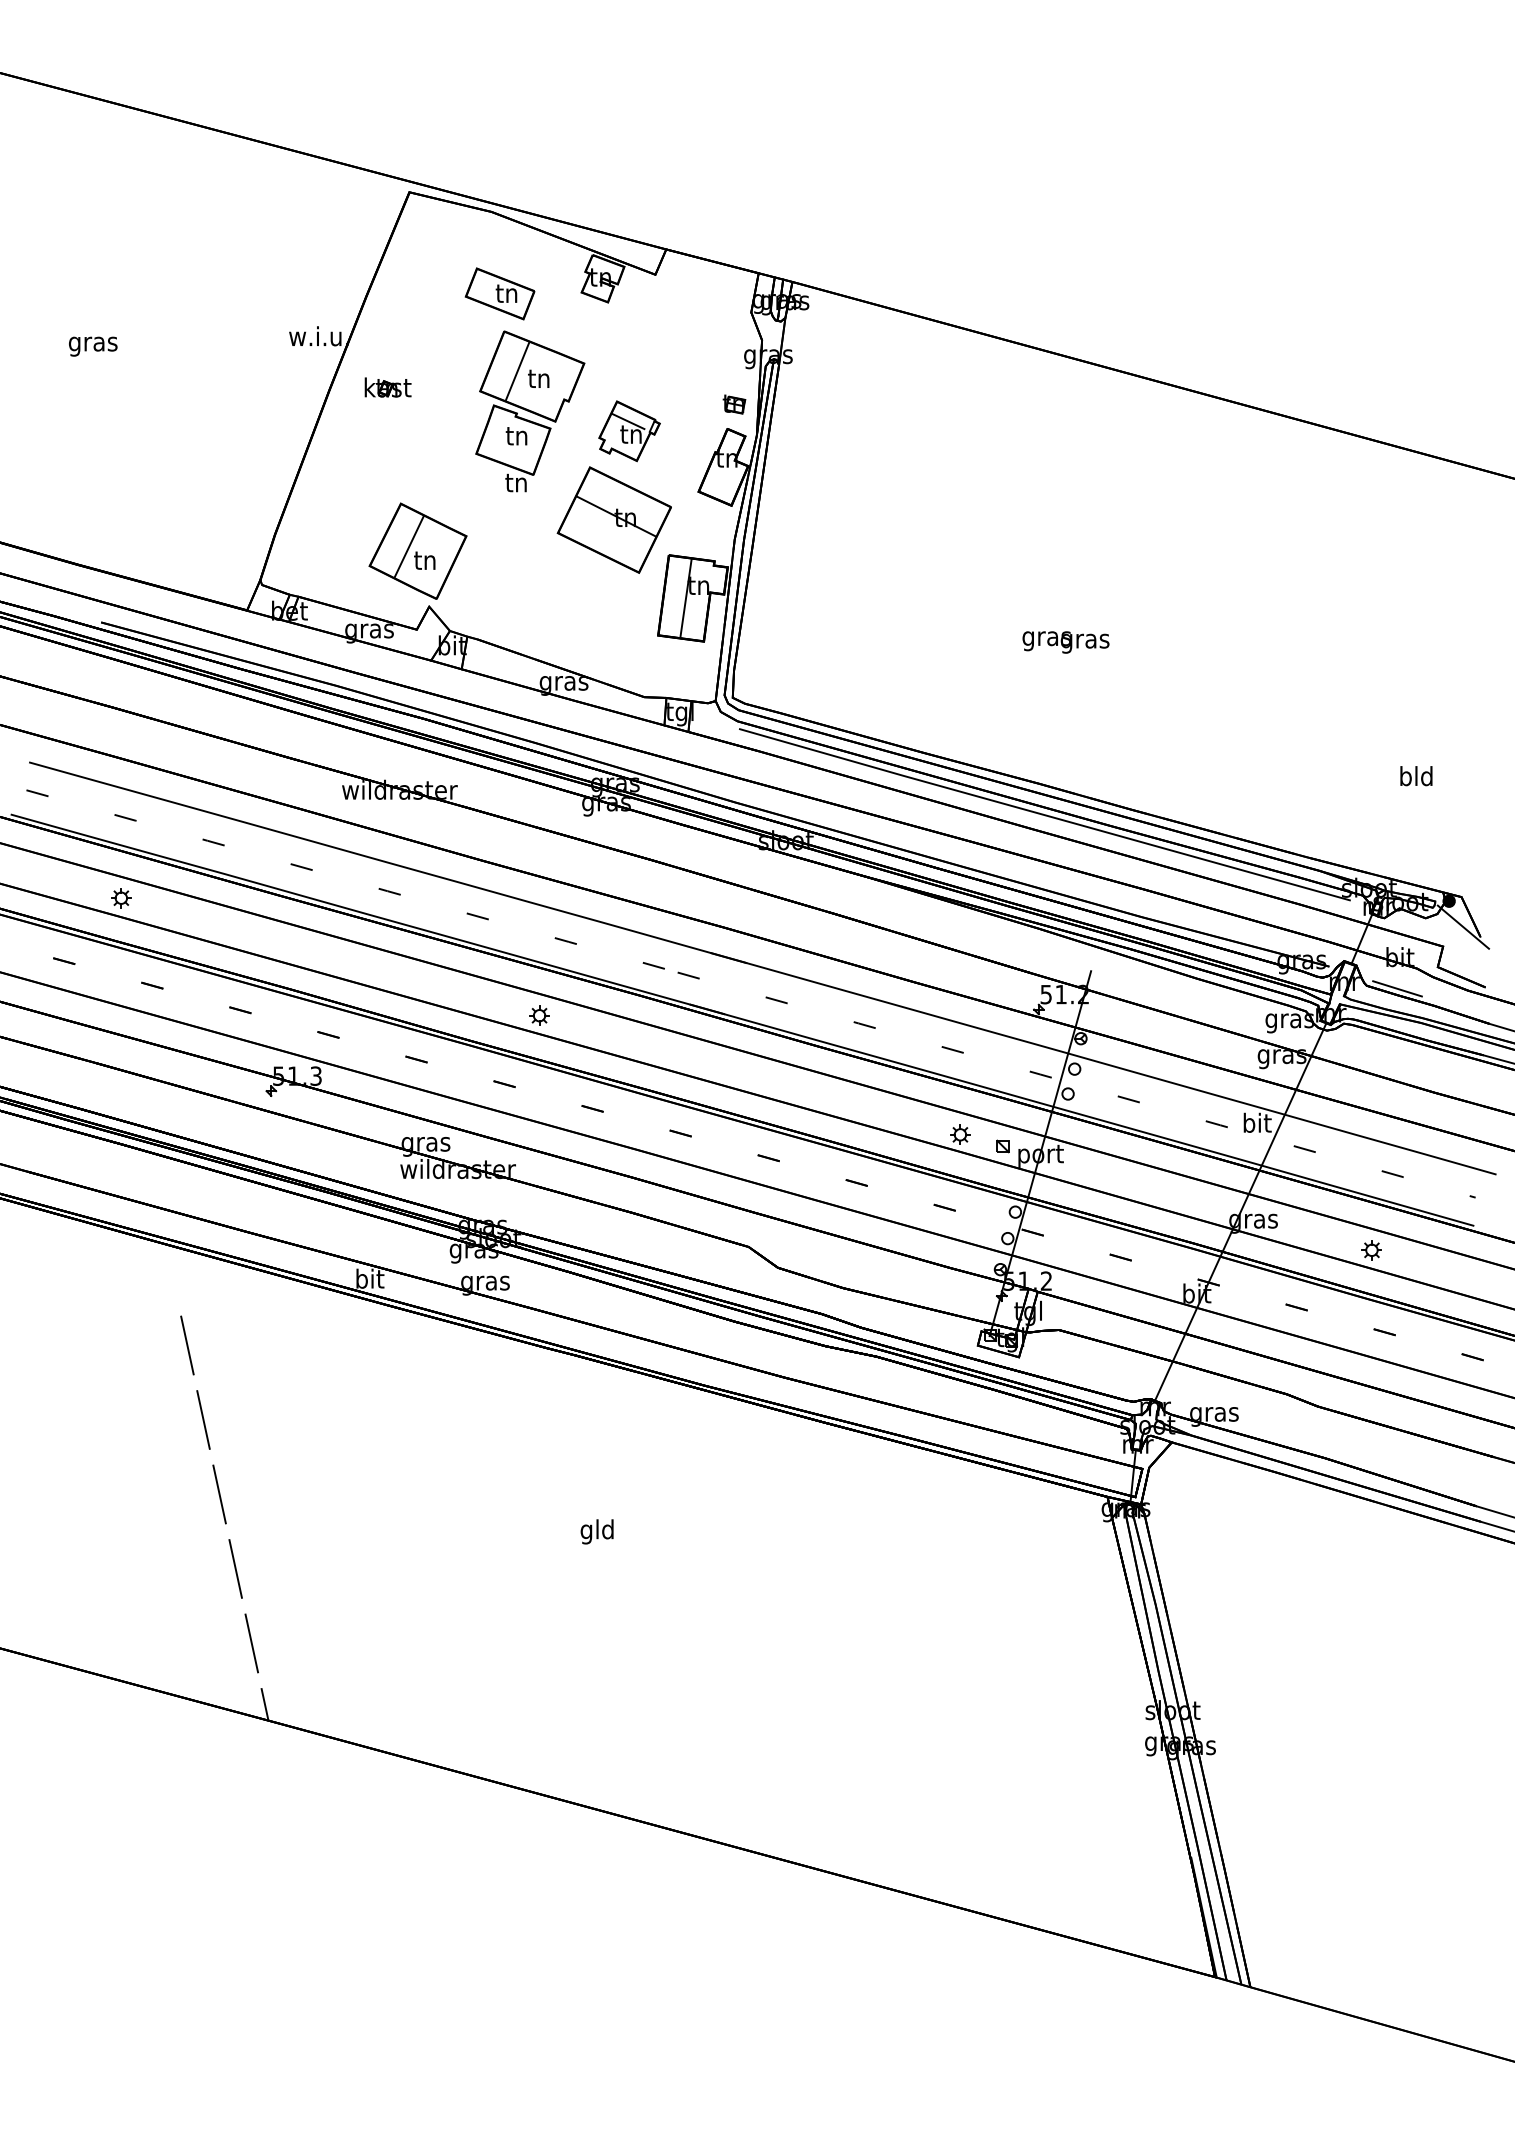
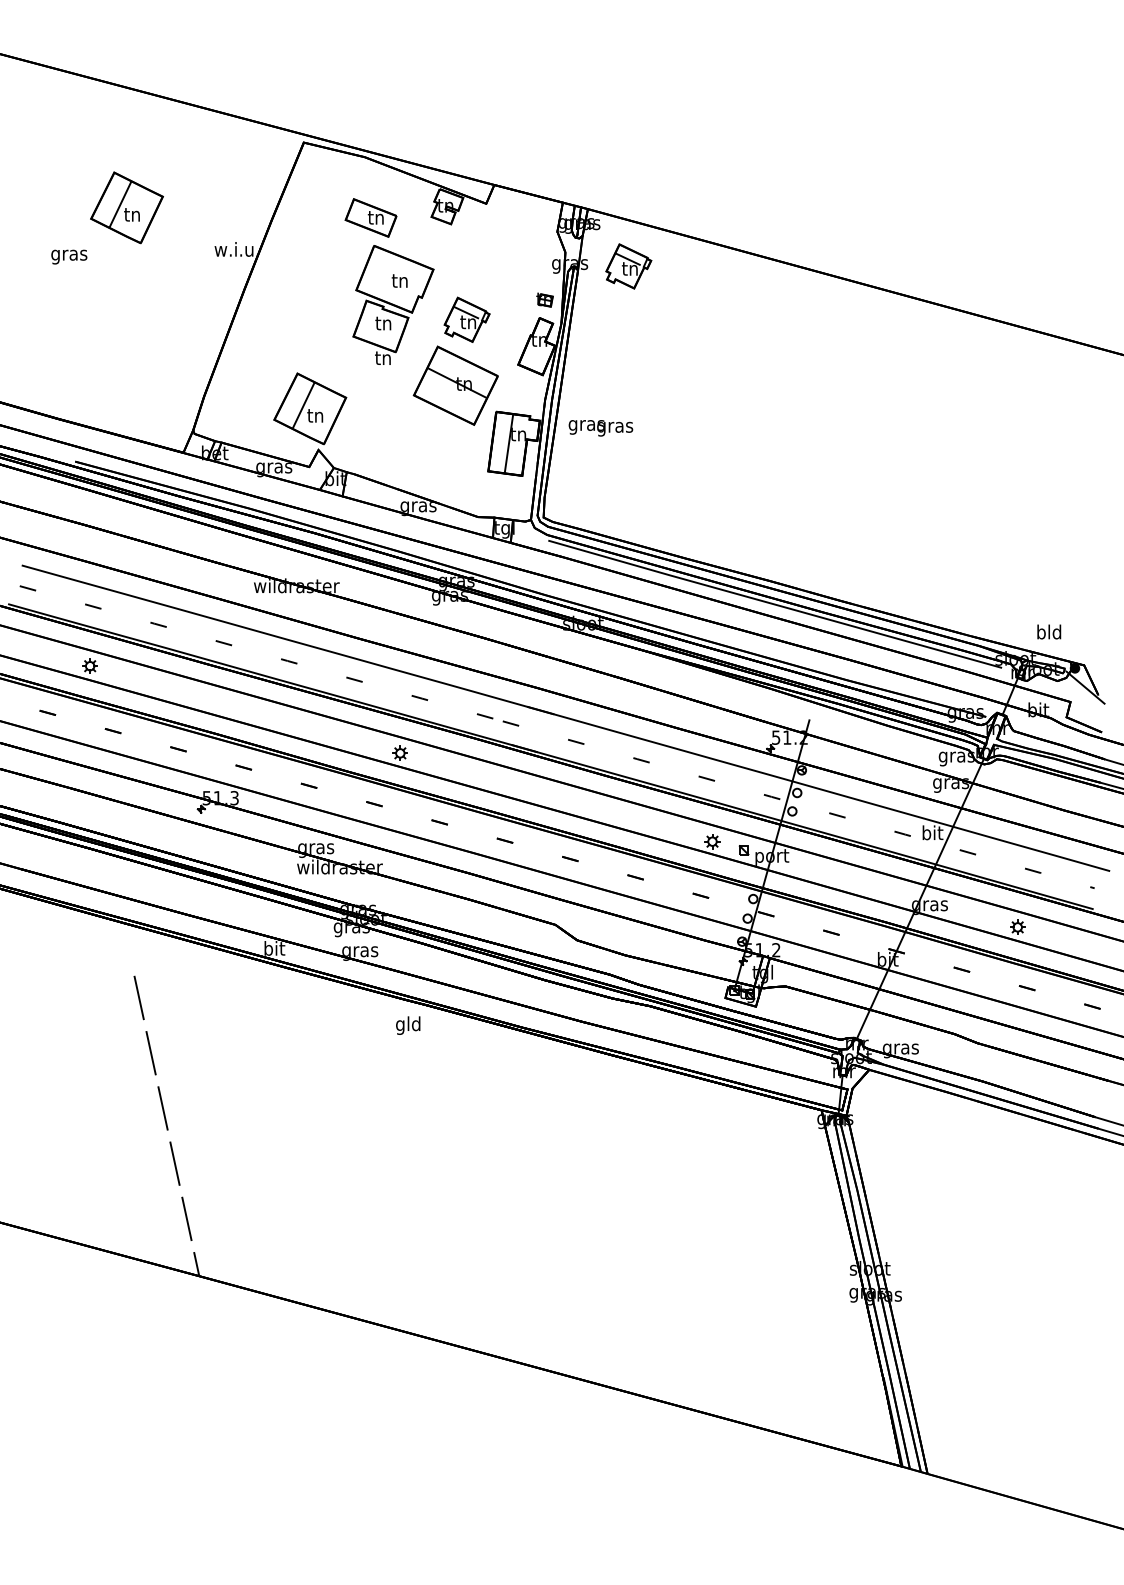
part: (170, 279) -> (126, 207), added
part: (847, 359) -> (628, 266), added
line: (517, 371) -> (383, 275), removed
part: (387, 387) -> (287, 287), removed
text: (1065, 642) -> (600, 428), moved
text: (1416, 776) -> (1049, 632), moved
line: (1397, 988) -> (1036, 733), removed
text: (596, 1531) -> (407, 1025), moved

